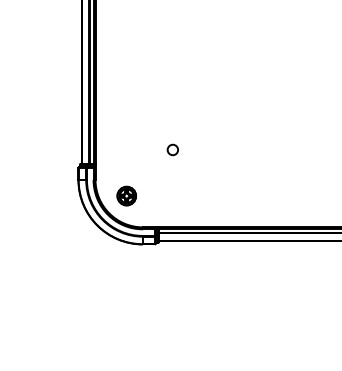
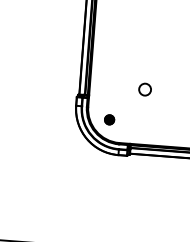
circle: (172, 149) -> (144, 89), size x1.6
part: (126, 195) -> (109, 119), size x0.7

